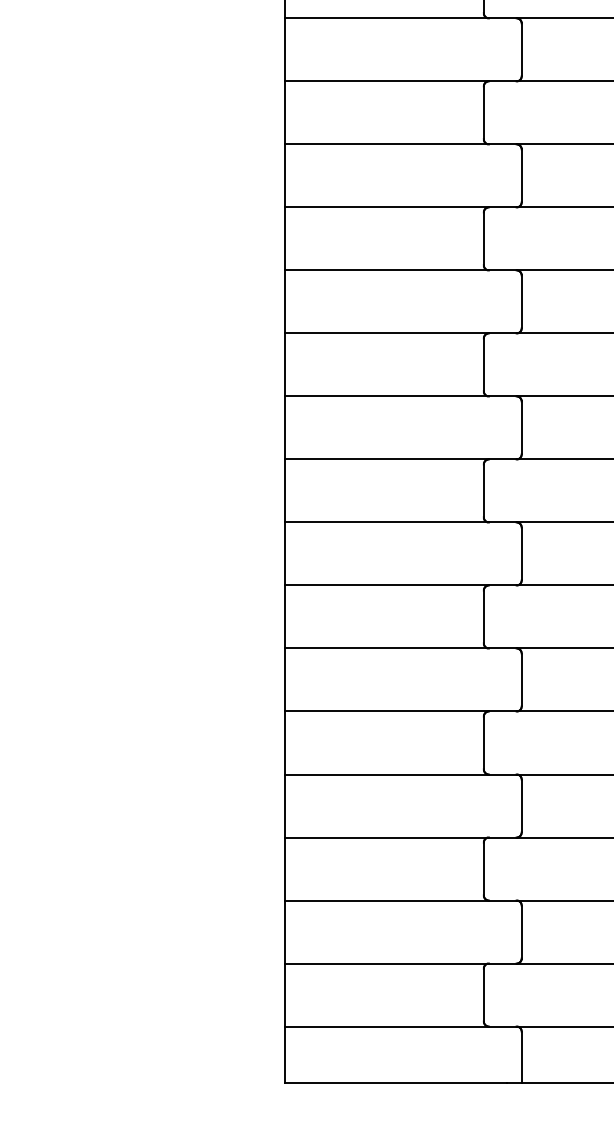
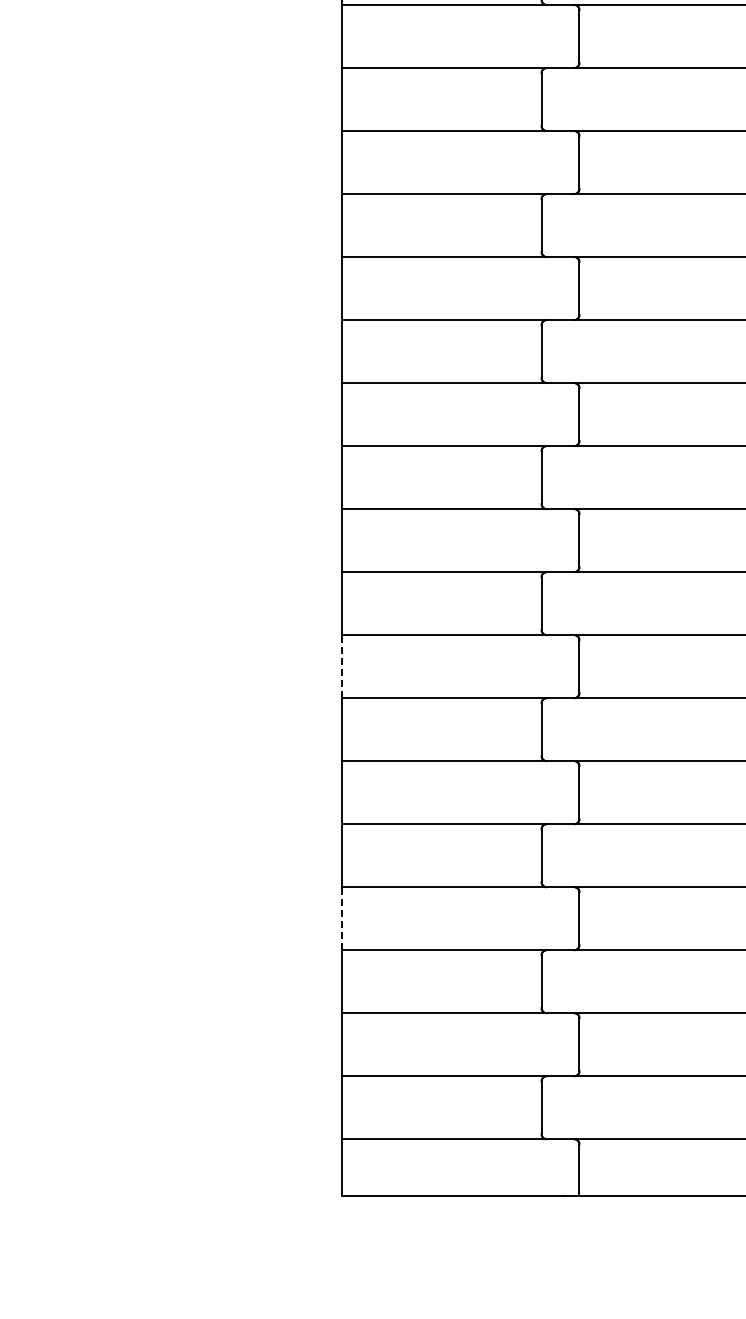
line: (284, 553) -> (342, 666), solid -> dashed
line: (284, 805) -> (342, 918), solid -> dashed

